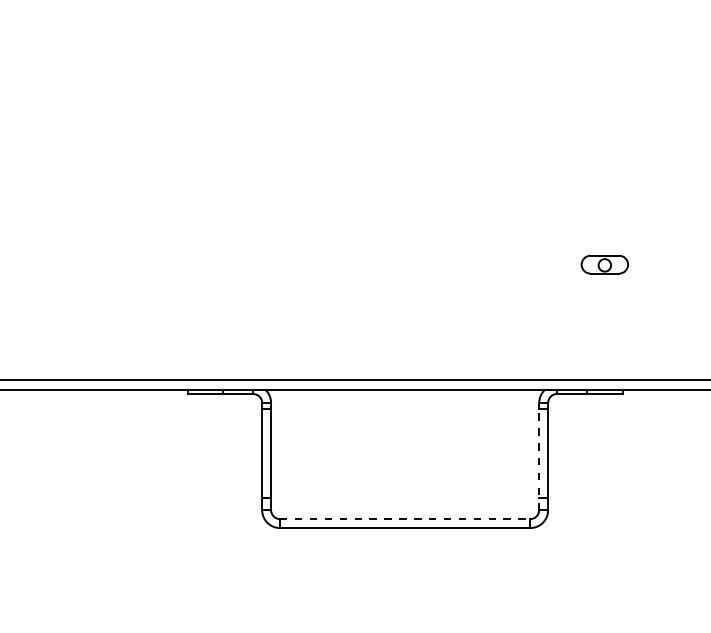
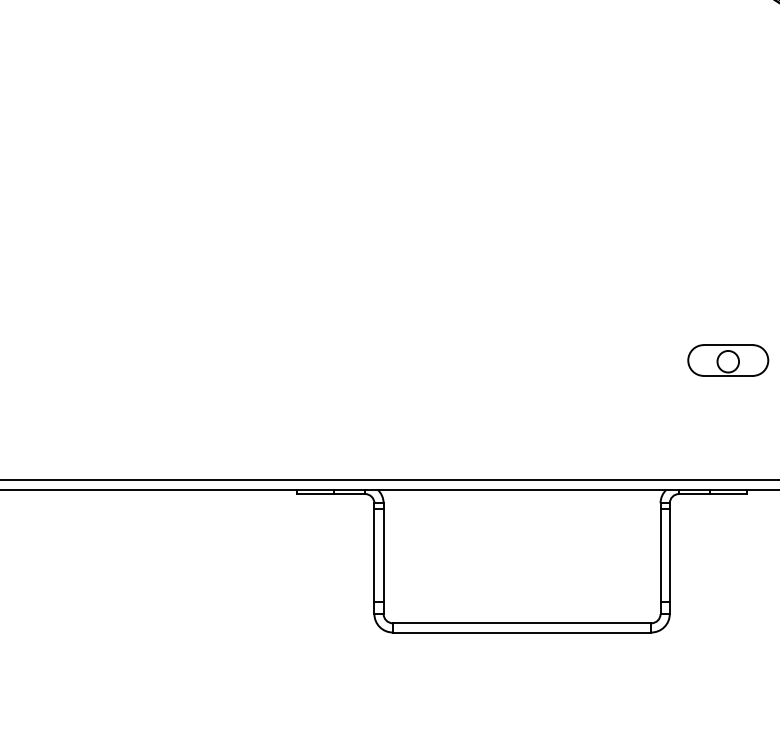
part: (604, 264) -> (728, 360), size x1.67
line: (539, 459) -> (660, 561), dashed -> solid
line: (405, 519) -> (522, 623), dashed -> solid

